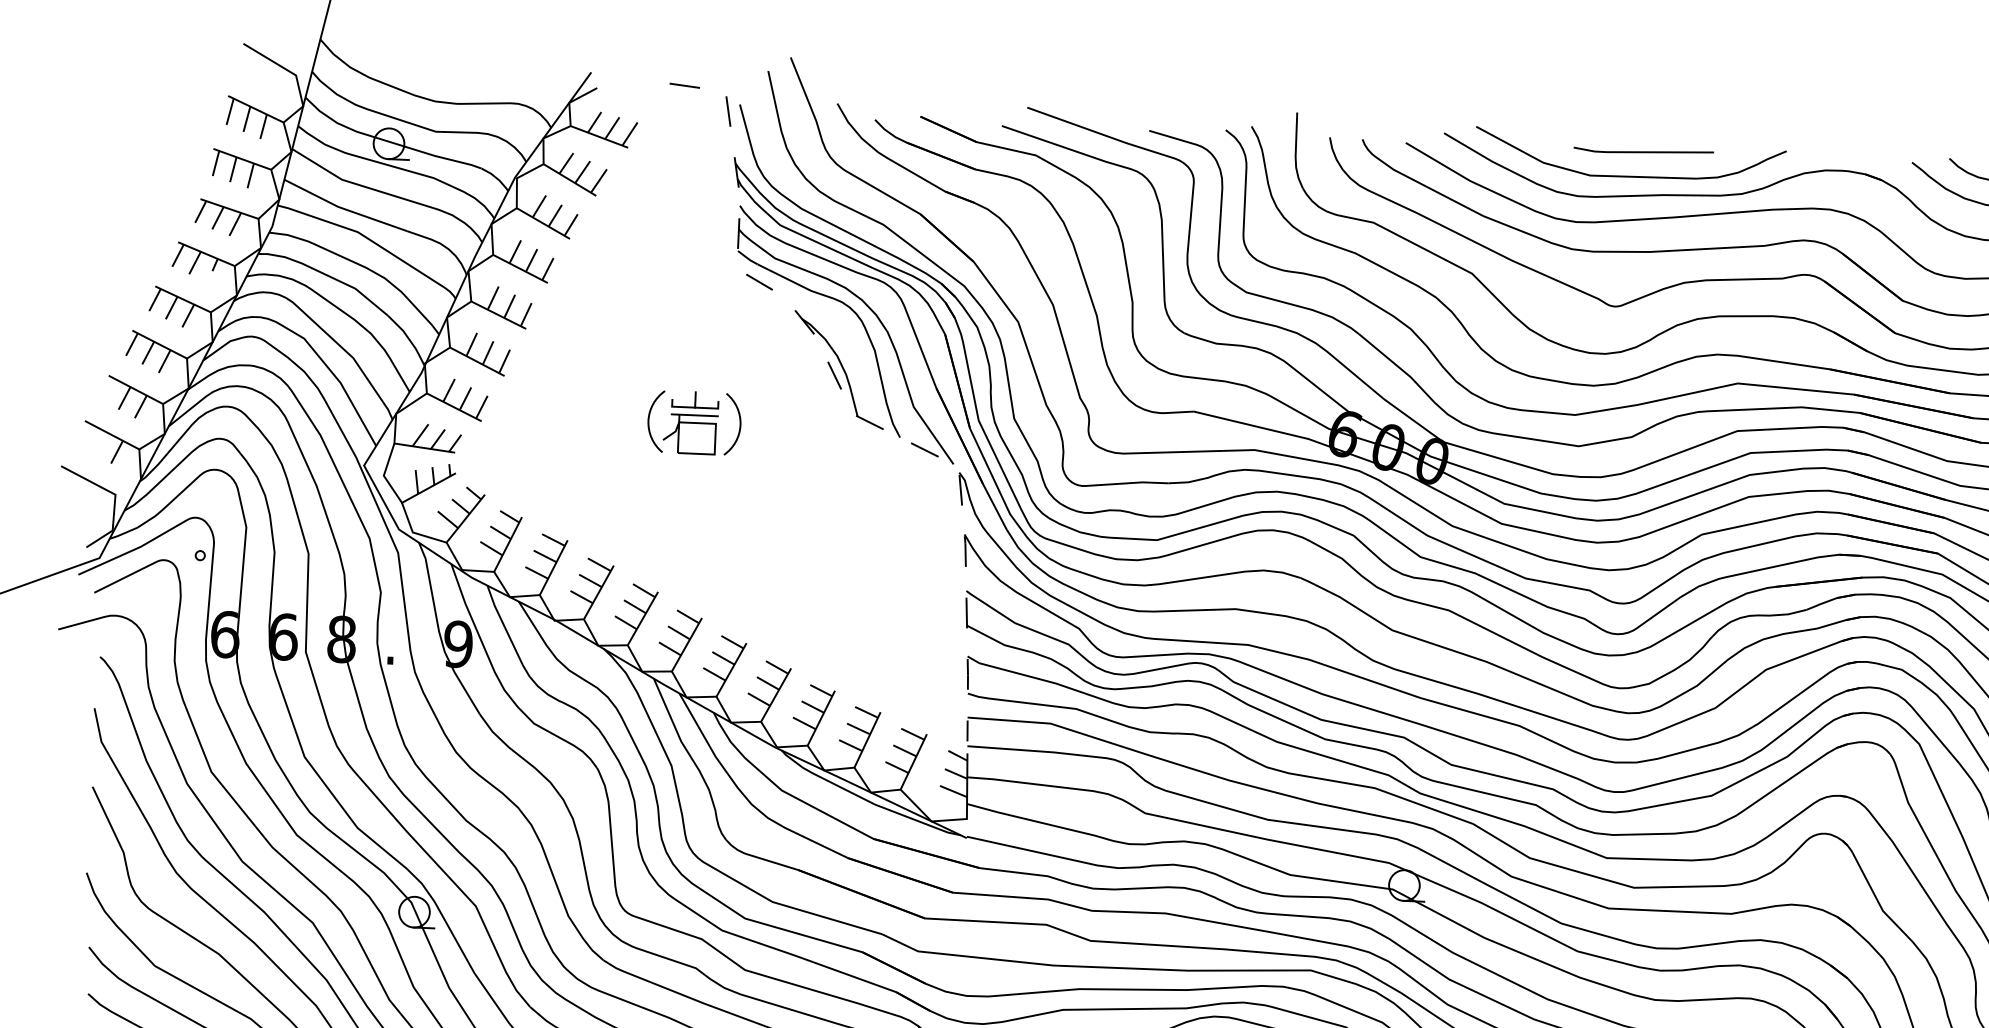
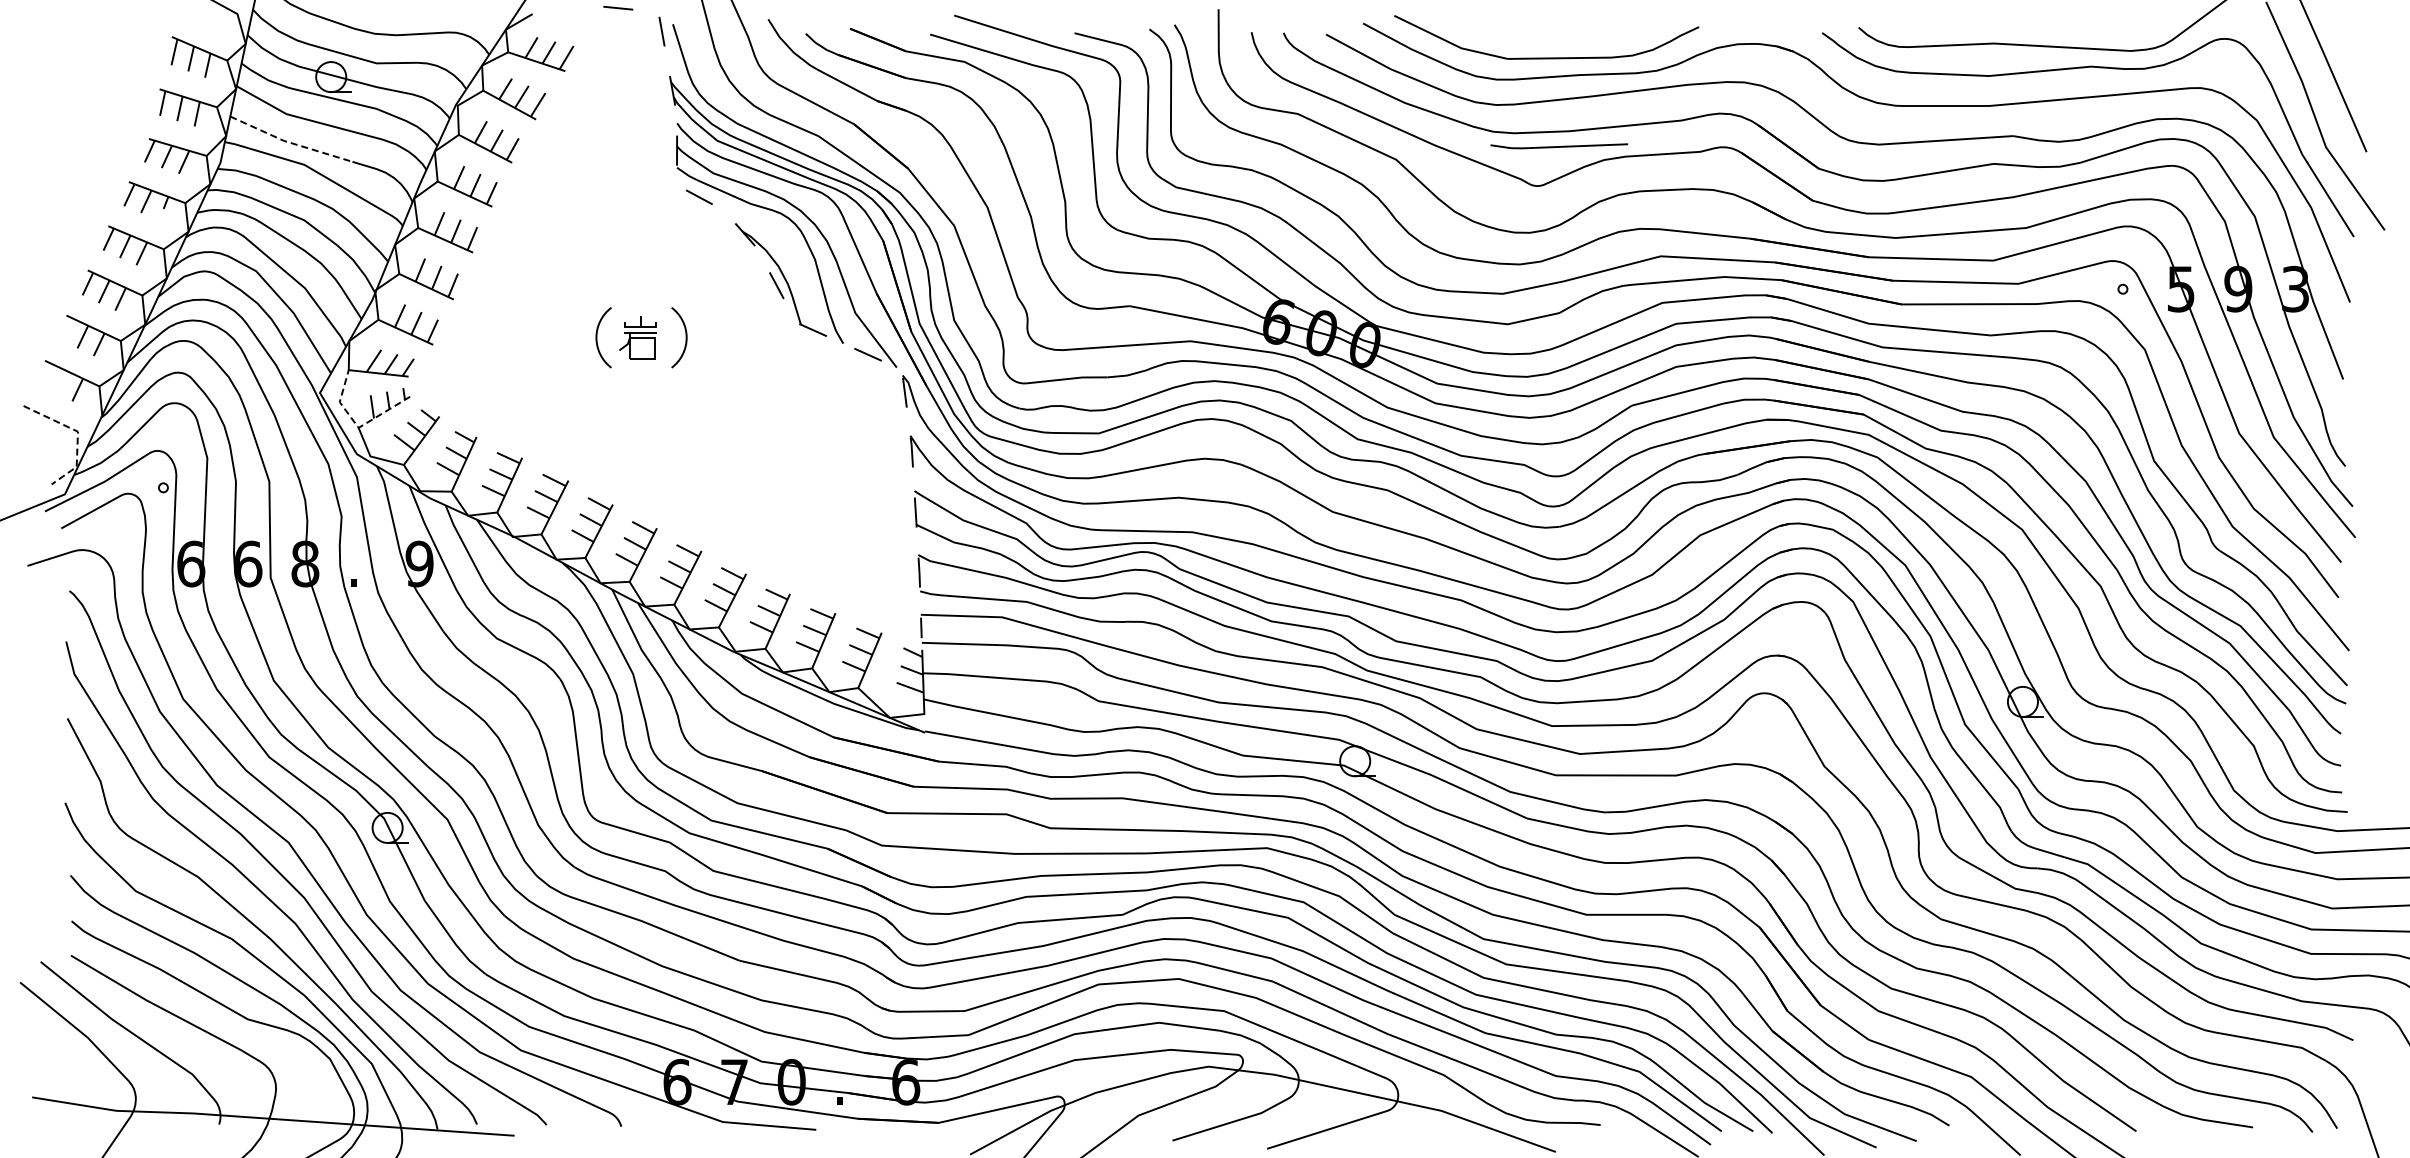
line: (1643, 151) -> (1559, 146), moved
line: (343, 208) -> (289, 142), solid -> dashed
part: (690, 422) -> (637, 337), size x0.7
line: (114, 497) -> (77, 434), solid -> dashed
line: (399, 500) -> (356, 425), solid -> dashed

